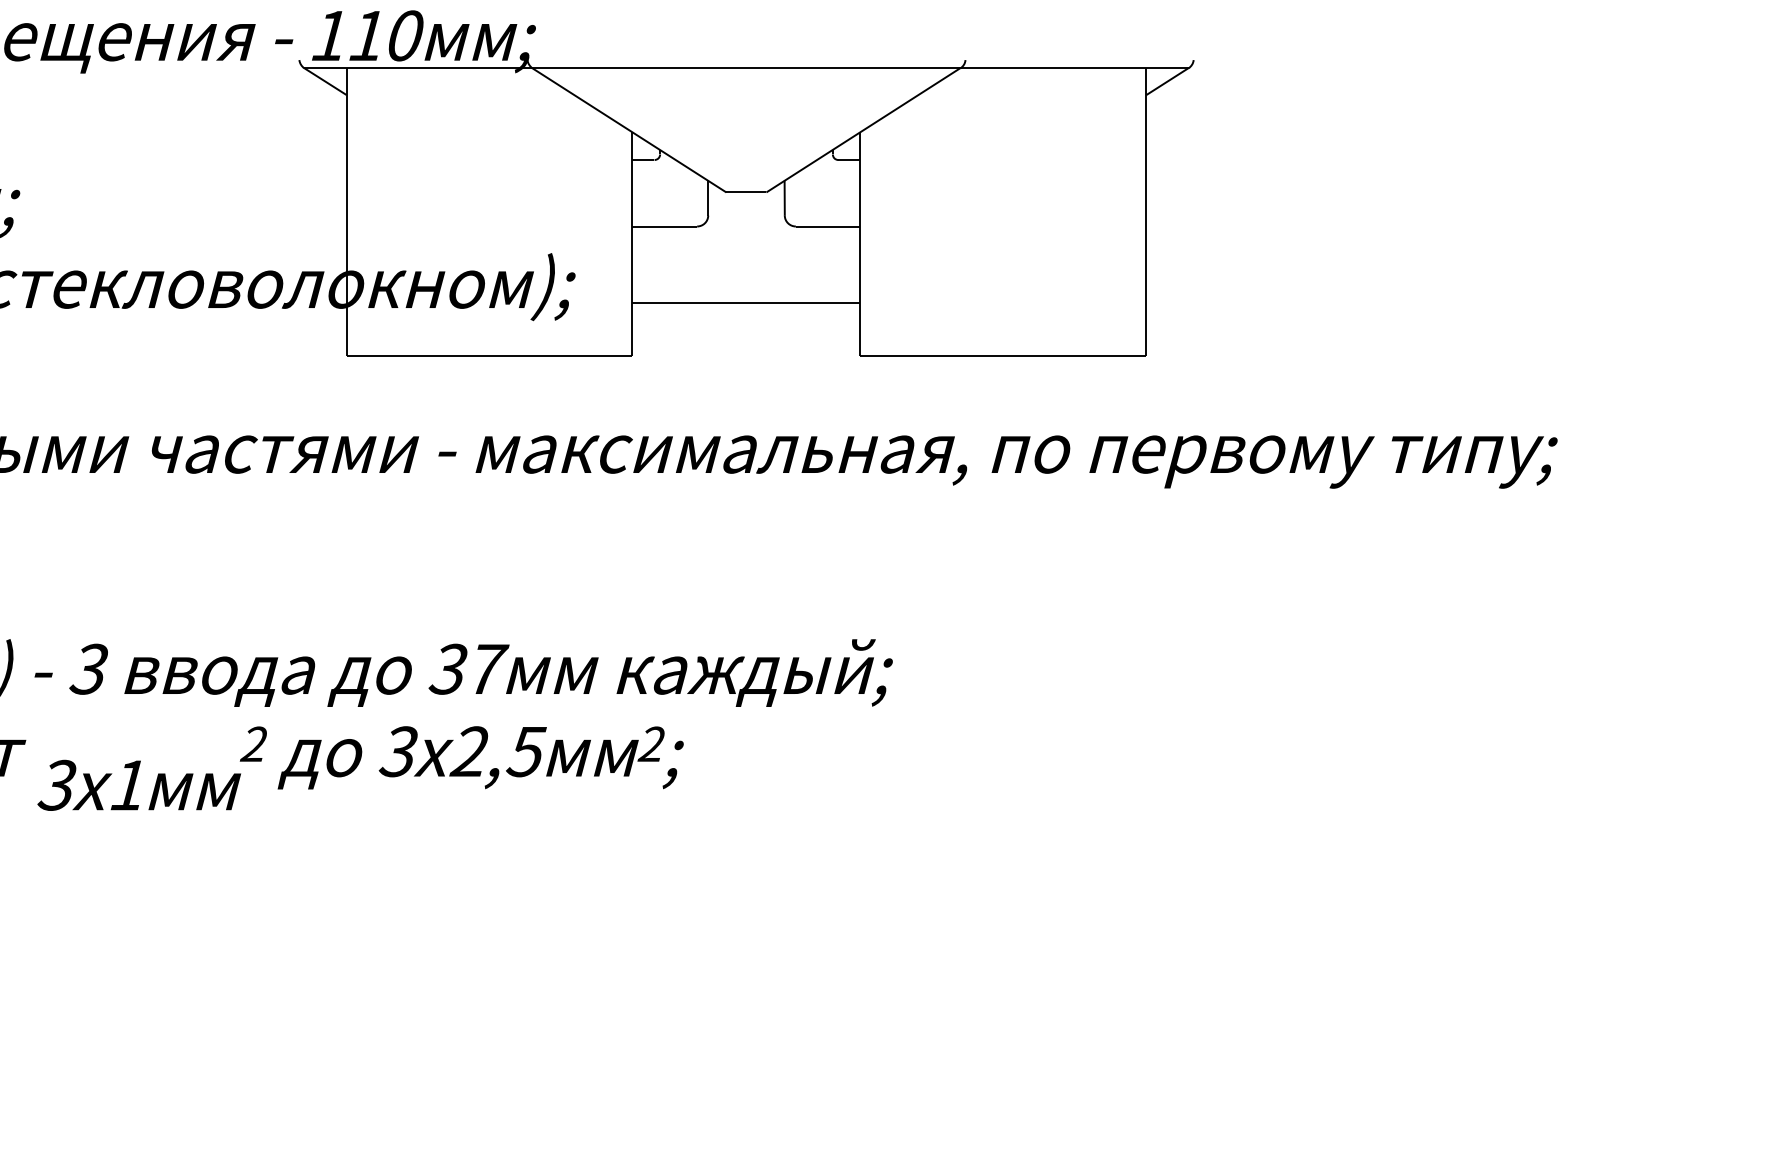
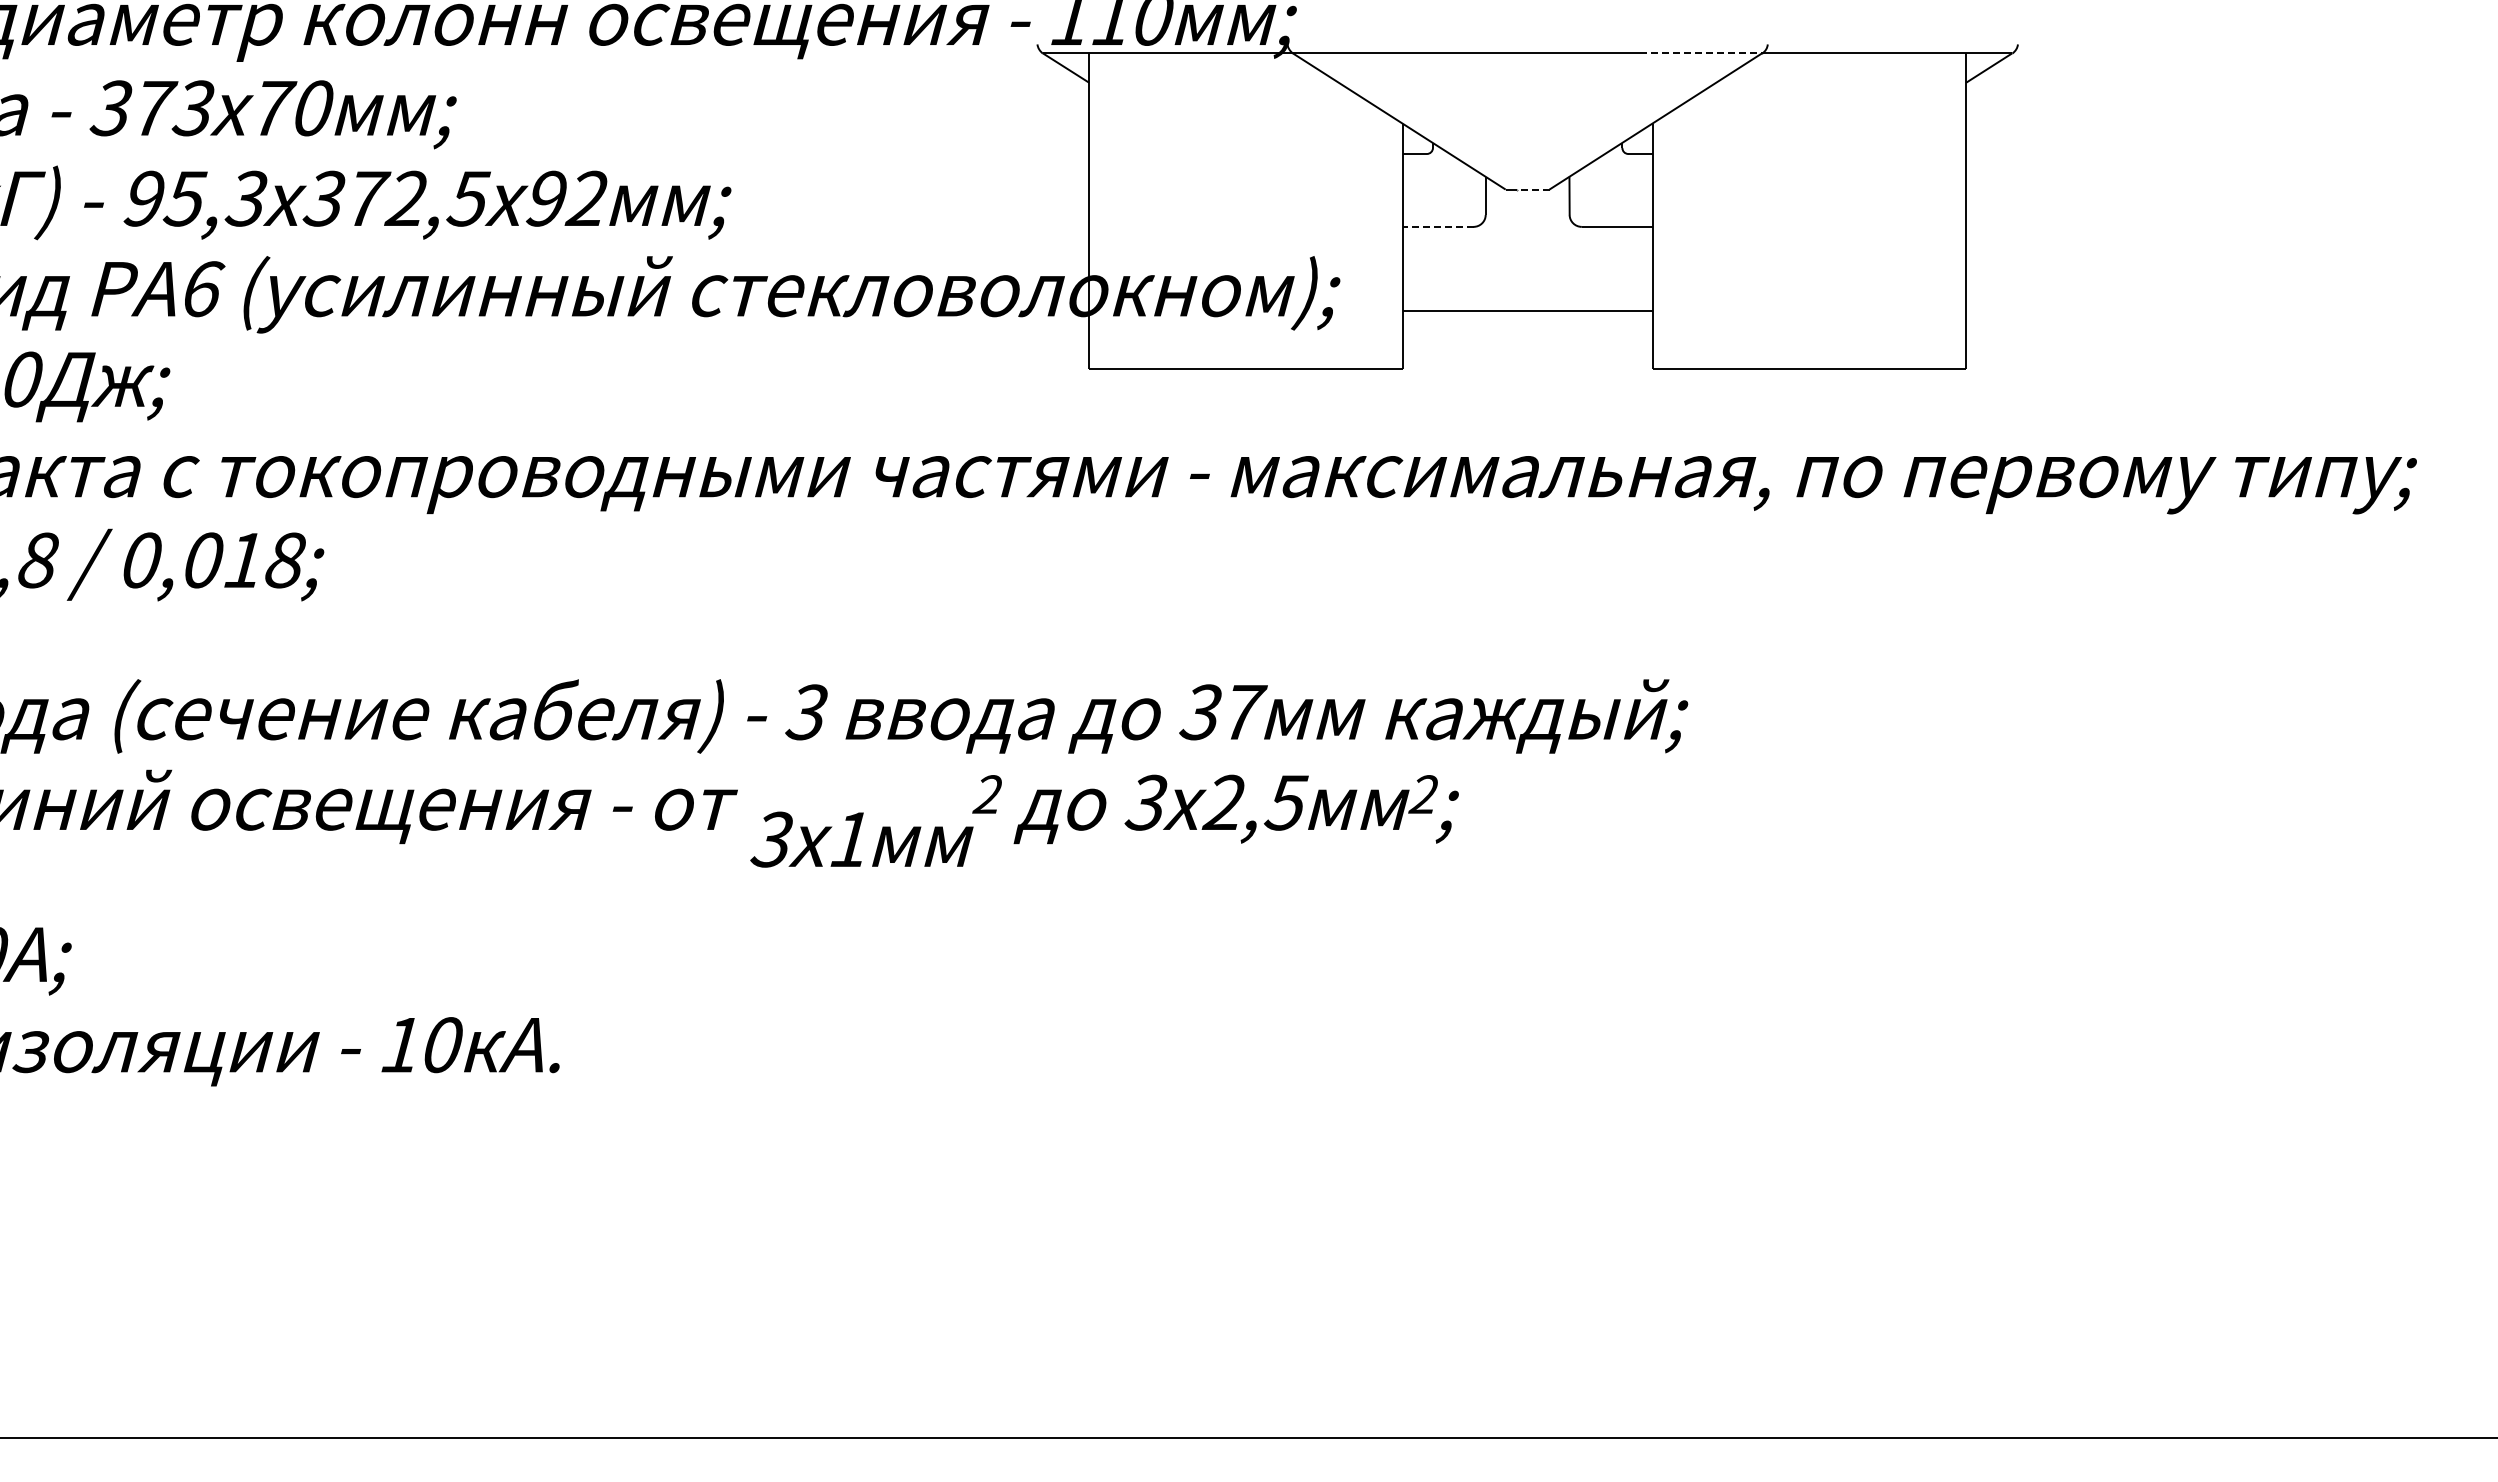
line: (905, 68) -> (1701, 53), solid -> dashed
line: (750, 192) -> (1532, 189), solid -> dashed
line: (664, 227) -> (1437, 227), solid -> dashed

